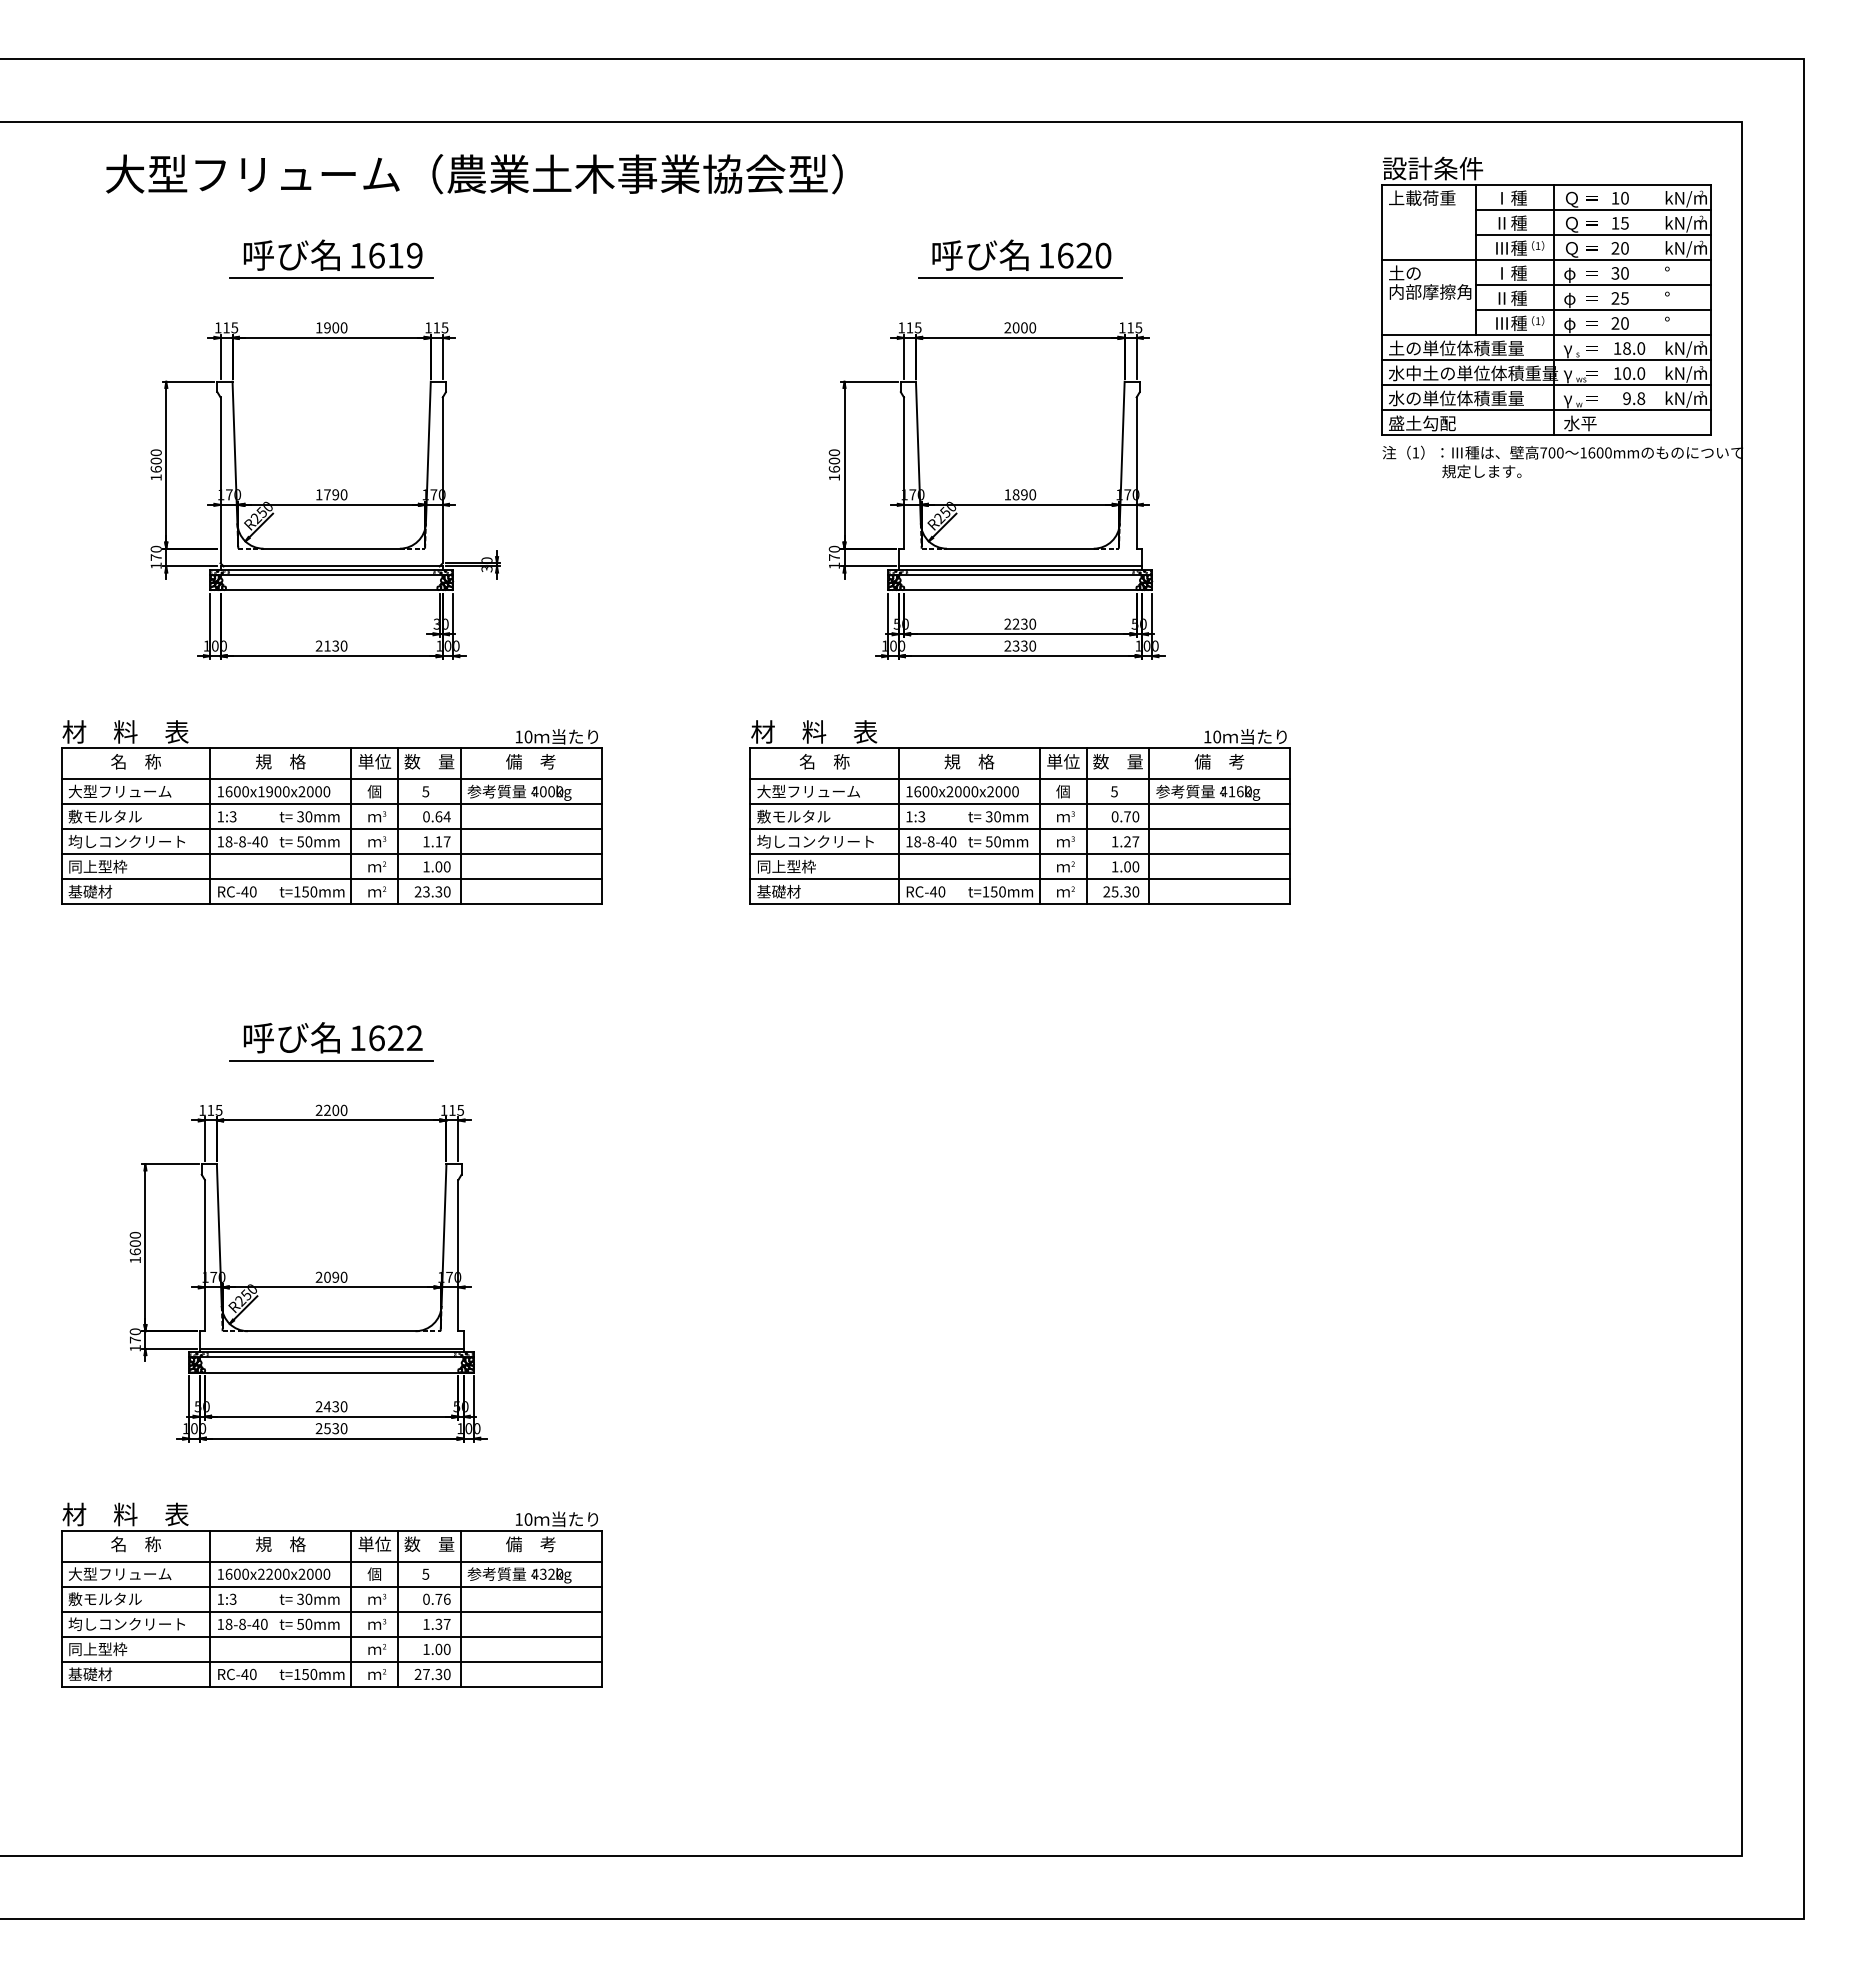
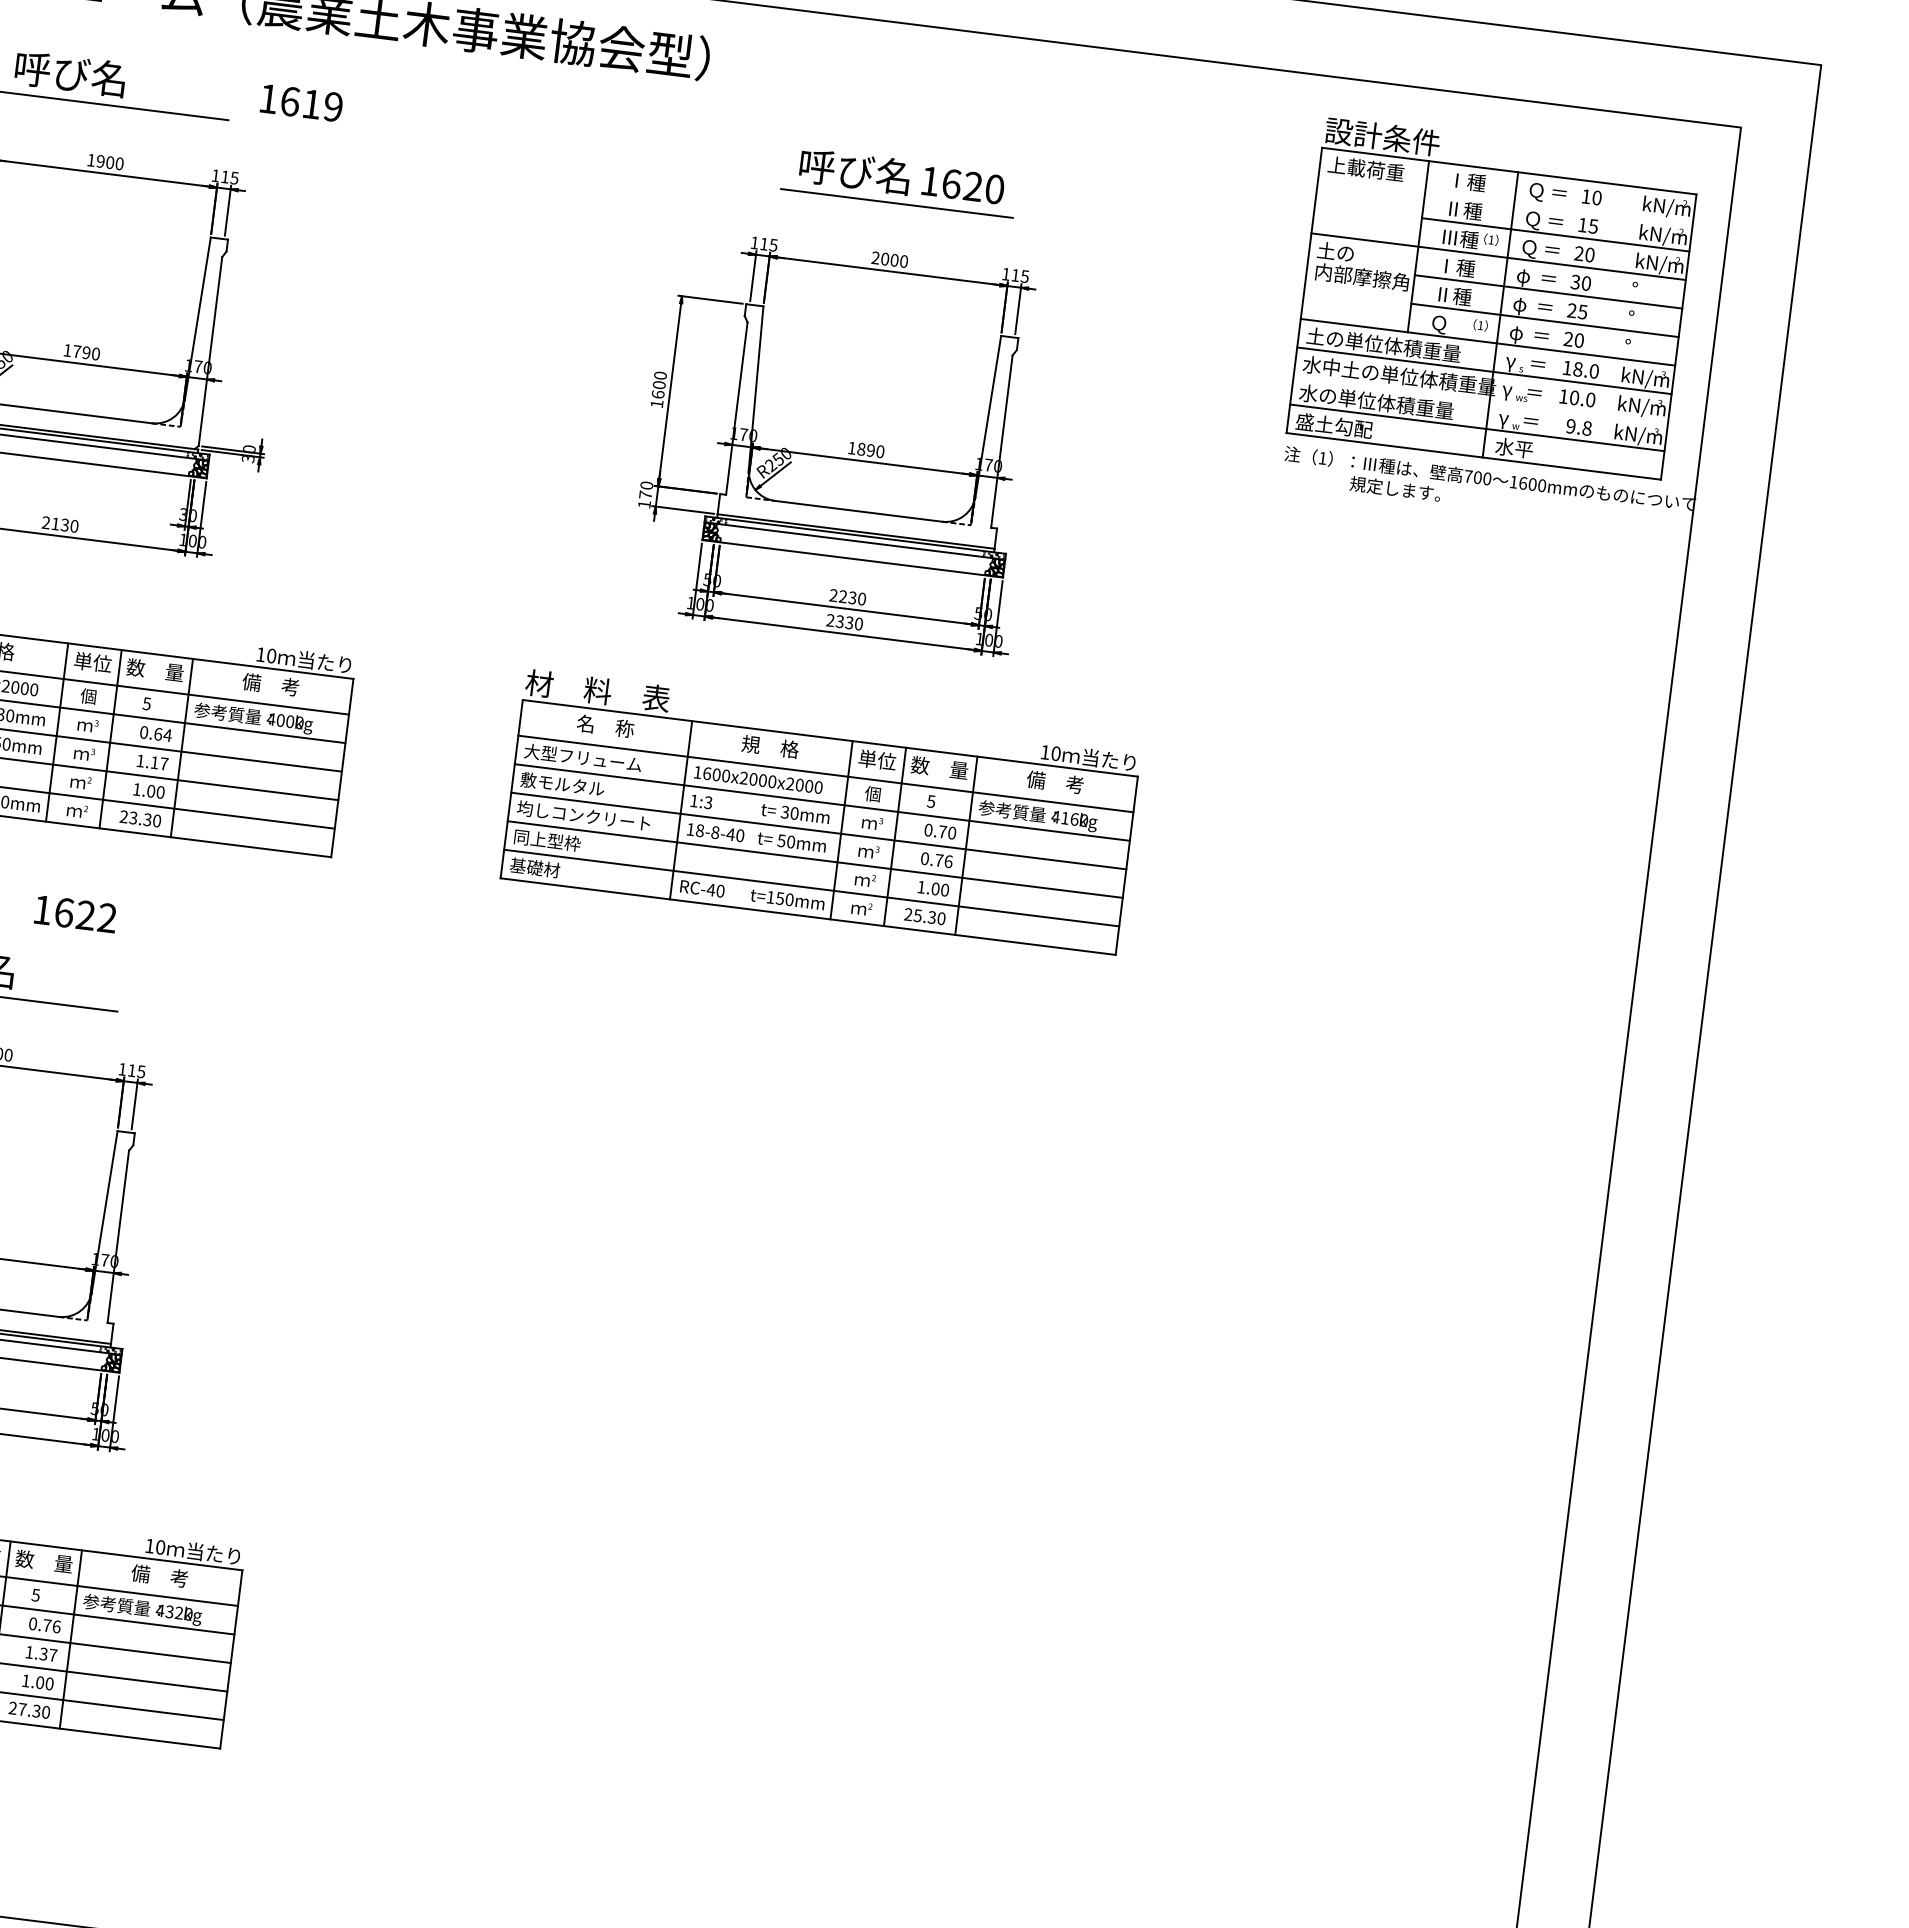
line: (1592, 209) -> (1558, 206), removed
text: (386, 255) -> (301, 102), moved
text: (1511, 323) -> (1450, 324), Ⅲ種 -> Ｑ
line: (1545, 384) -> (1480, 398), removed
text: (1125, 841) -> (936, 859), 1.27 -> 0.76
text: (386, 1038) -> (75, 914), moved

